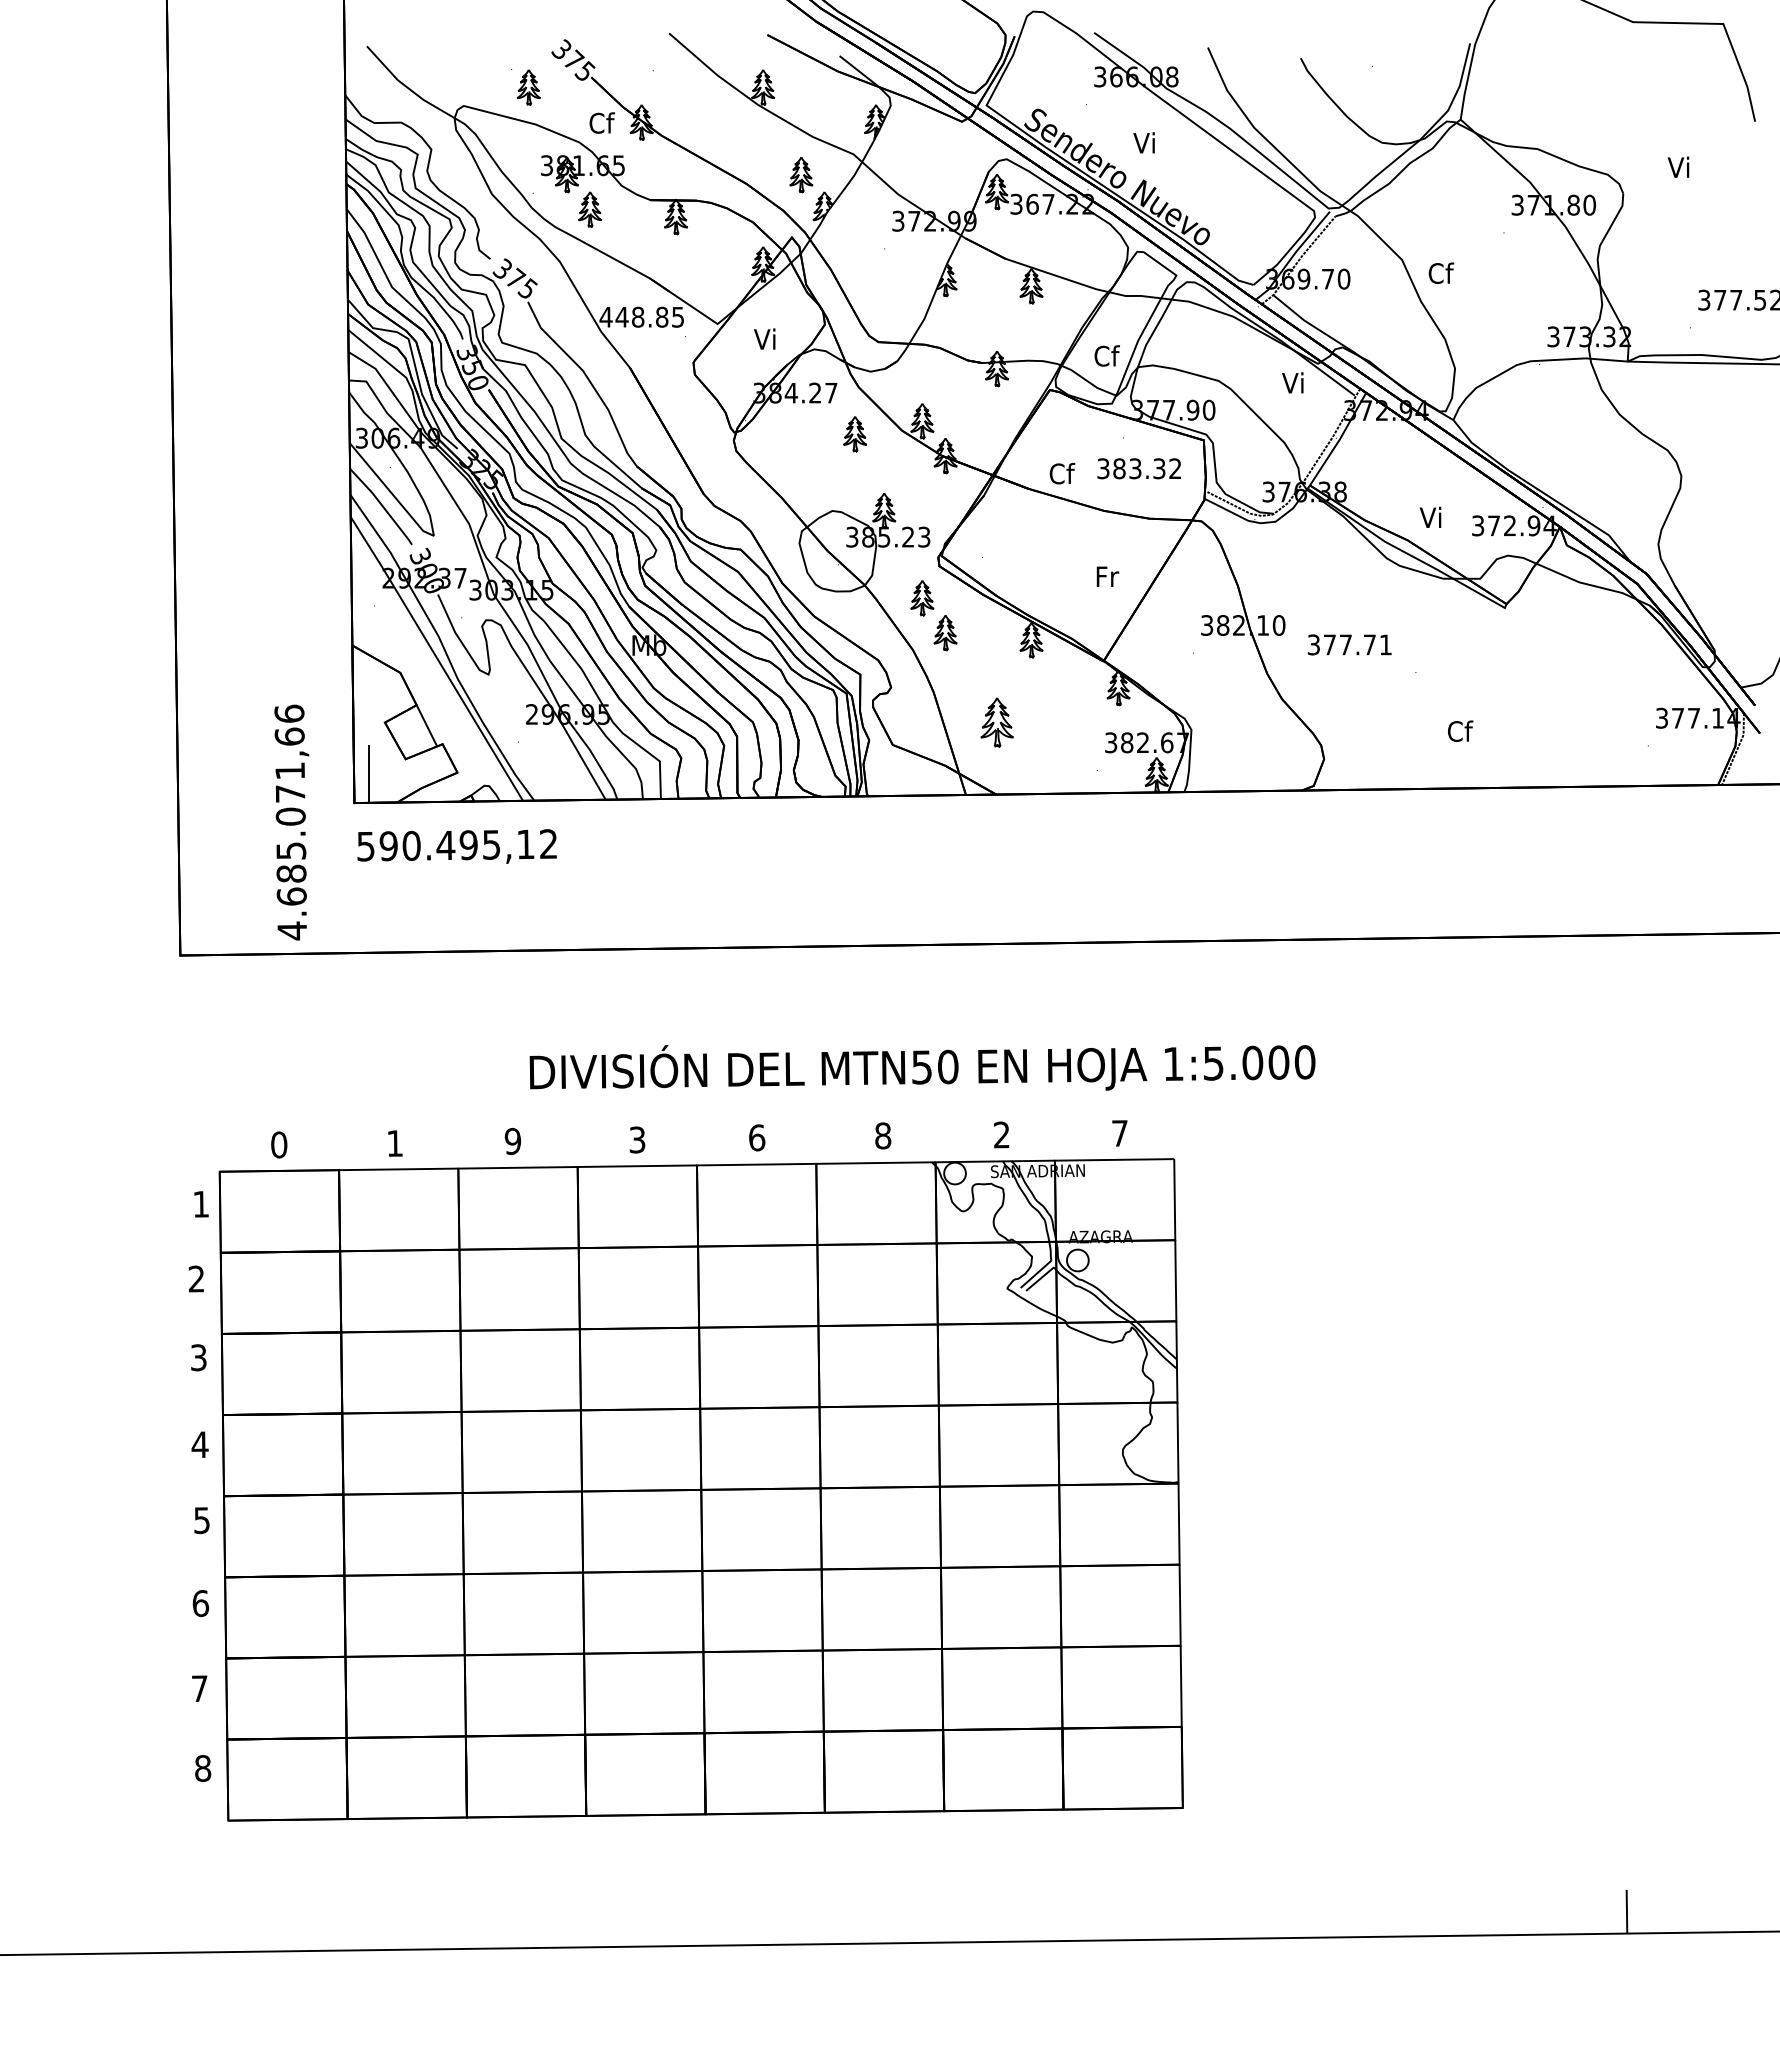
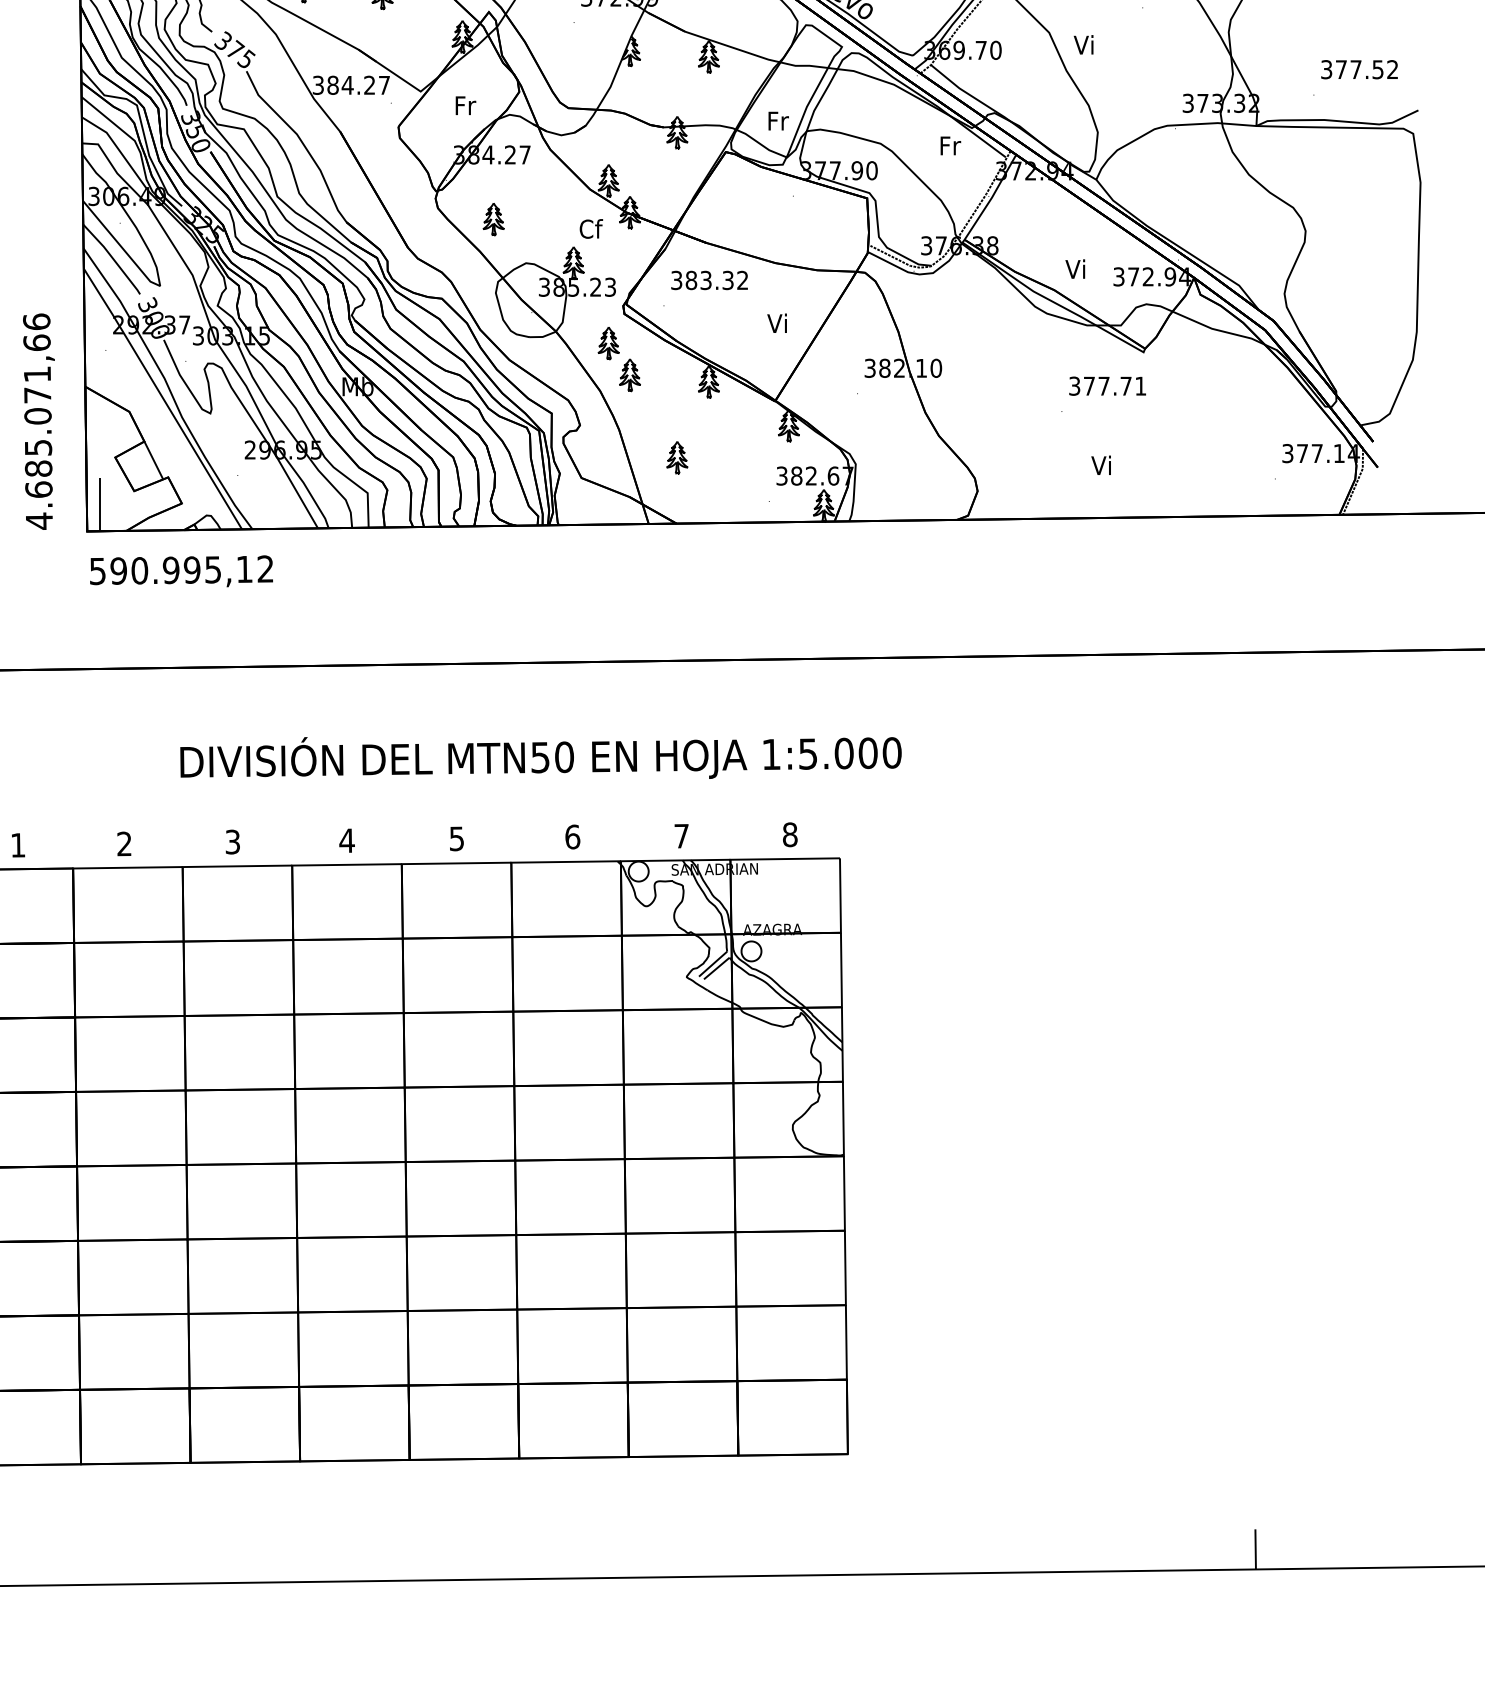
text: (1441, 273) -> (1085, 45), Cf -> Vi
text: (641, 316) -> (350, 84), 448.85 -> 384.27
text: (766, 338) -> (465, 104), Vi -> Fr
text: (1106, 355) -> (777, 120), Cf -> Fr
text: (1294, 382) -> (950, 145), Vi -> Fr
part: (854, 434) -> (493, 219), moved
text: (1138, 468) -> (708, 280), moved
text: (1062, 473) -> (591, 228), moved
text: (1107, 575) -> (778, 322), Fr -> Vi
text: (1349, 644) -> (1107, 385), moved
part: (996, 723) -> (676, 458), size x0.71
text: (1460, 730) -> (1102, 464), Cf -> Vi
text: (291, 822) -> (38, 421), moved
text: (445, 845) -> (170, 570), 590.495,12 -> 590.995,12
text: (922, 1067) -> (540, 757), moved
text: (1120, 1133) -> (790, 834), 7 -> 8
text: (1001, 1134) -> (681, 835), 2 -> 7
text: (883, 1135) -> (573, 836), 8 -> 6
text: (757, 1137) -> (457, 838), 6 -> 5
text: (636, 1139) -> (346, 840), 3 -> 4
text: (512, 1141) -> (232, 842), 9 -> 3
text: (394, 1143) -> (124, 844), 1 -> 2
text: (279, 1144) -> (18, 844), 0 -> 1

